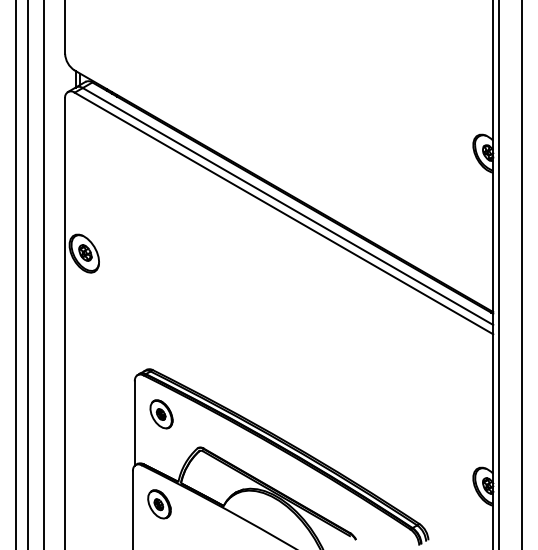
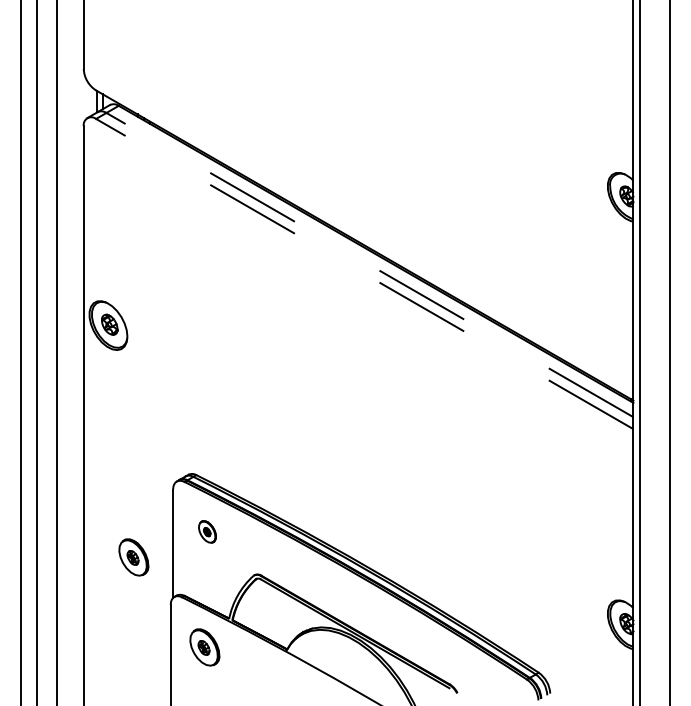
line: (287, 206) -> (369, 264), solid -> dashed
line: (283, 213) -> (364, 273), solid -> dashed
part: (161, 414) -> (207, 531), size x0.6
part: (103, 434) -> (133, 557), added

